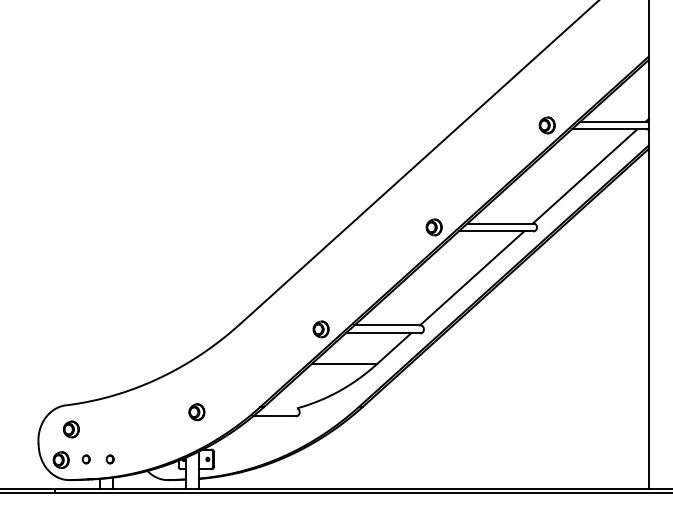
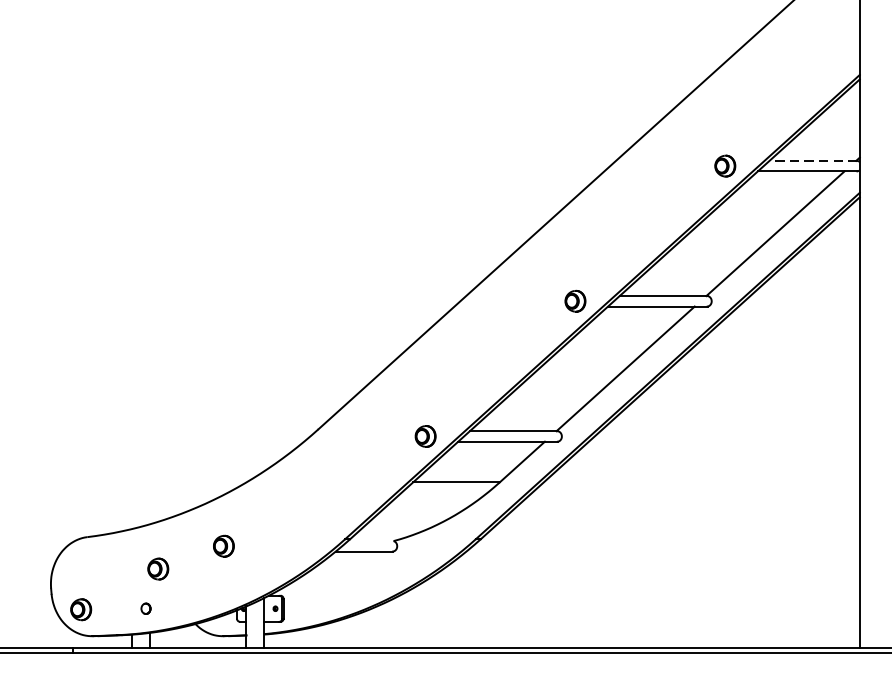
line: (613, 121) -> (813, 160), solid -> dashed
part: (196, 412) -> (223, 546), moved
part: (71, 429) -> (158, 569), moved
part: (85, 459) -> (113, 608), removed

